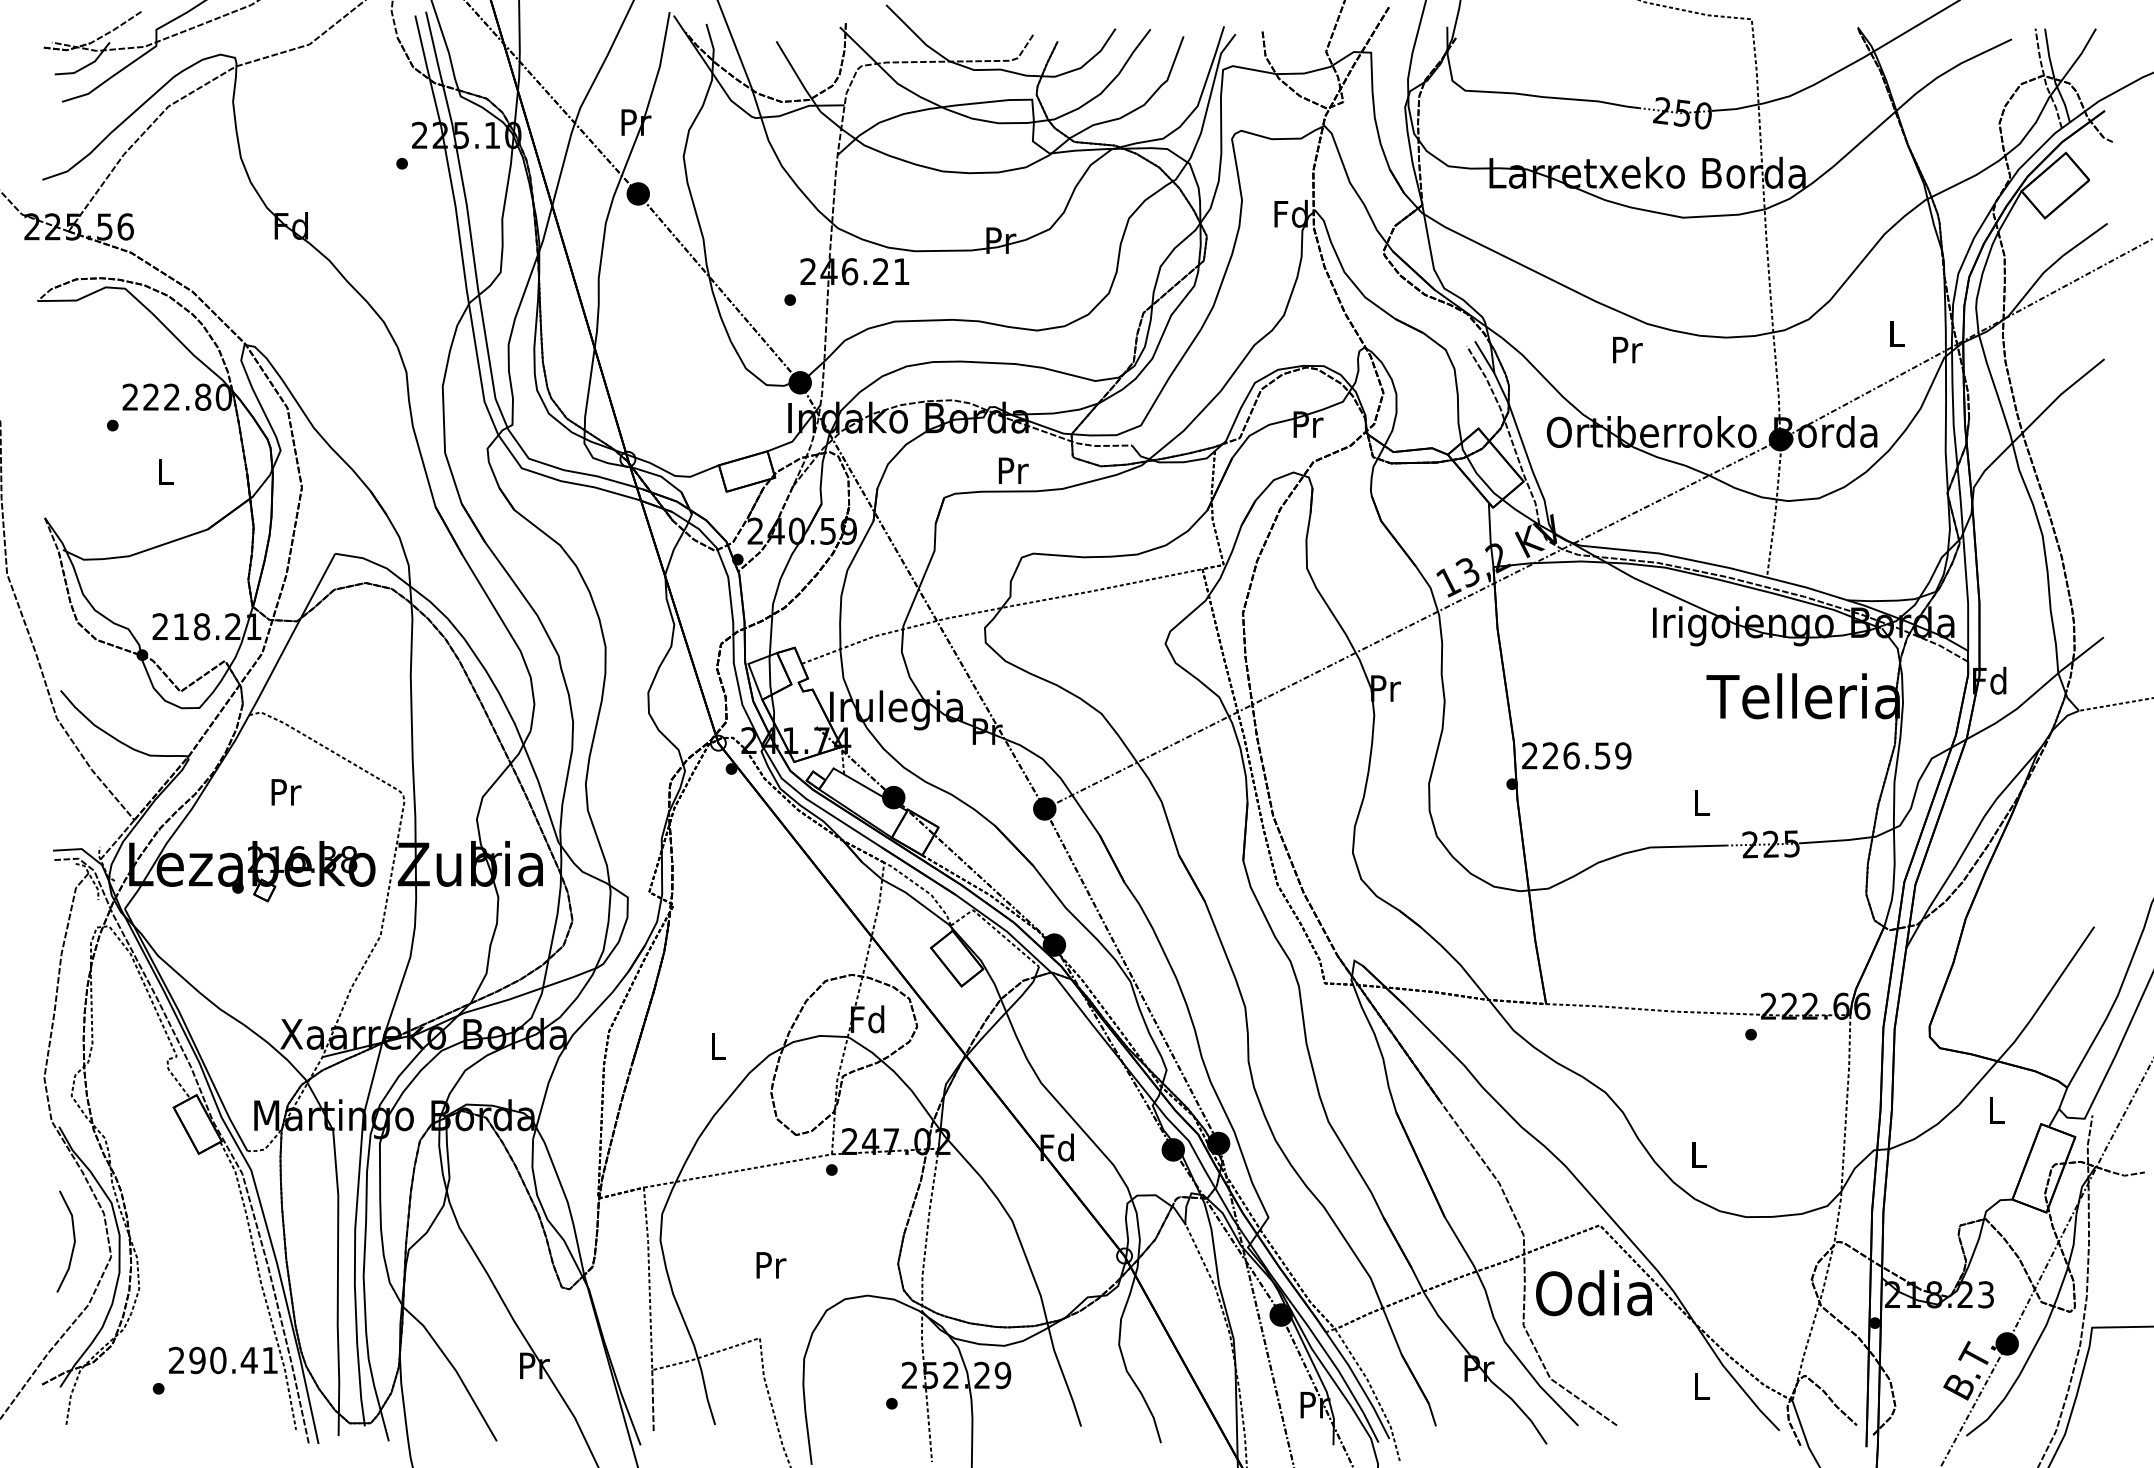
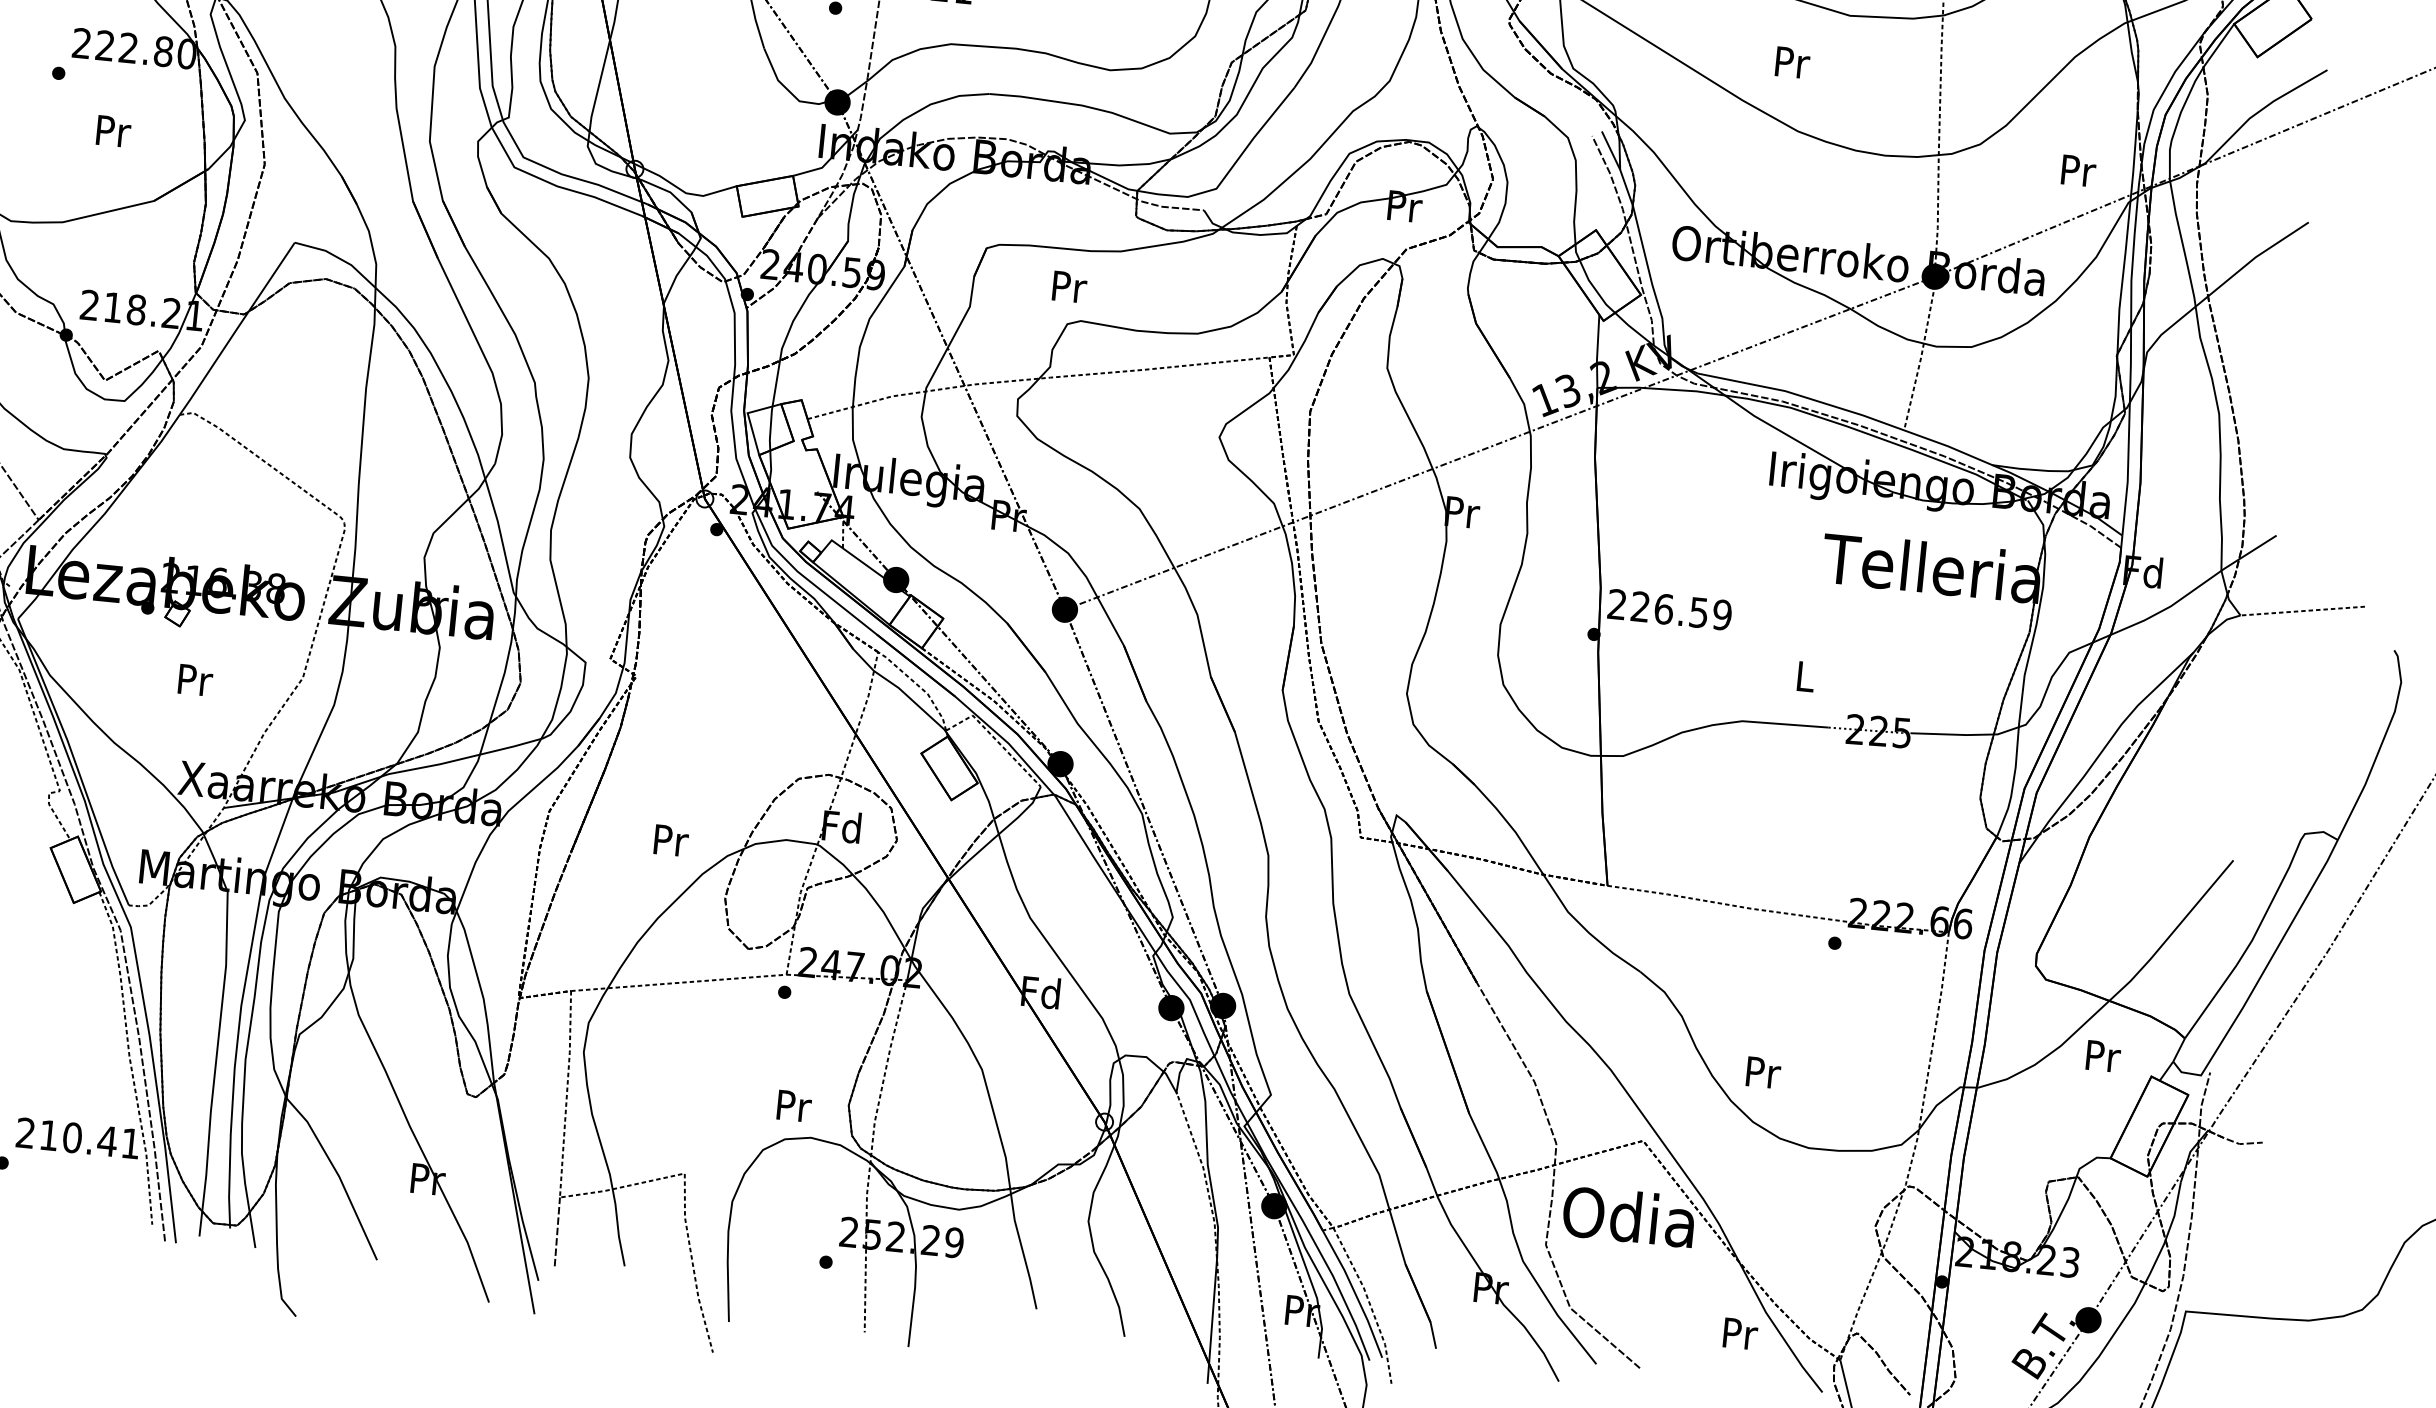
text: (1897, 334) -> (2078, 171), L -> Pr
text: (1627, 349) -> (1792, 62), moved
text: (1013, 470) -> (1069, 286), moved
text: (166, 471) -> (114, 131), L -> Pr
text: (286, 792) -> (195, 680), moved
text: (718, 1046) -> (670, 840), L -> Pr
text: (1997, 1110) -> (2103, 1056), L -> Pr
text: (1699, 1154) -> (1763, 1072), L -> Pr
text: (771, 1265) -> (794, 1106), moved
text: (197, 1360) -> (49, 1135), 290.41 -> 210.41
text: (1702, 1386) -> (1740, 1333), L -> Pr

